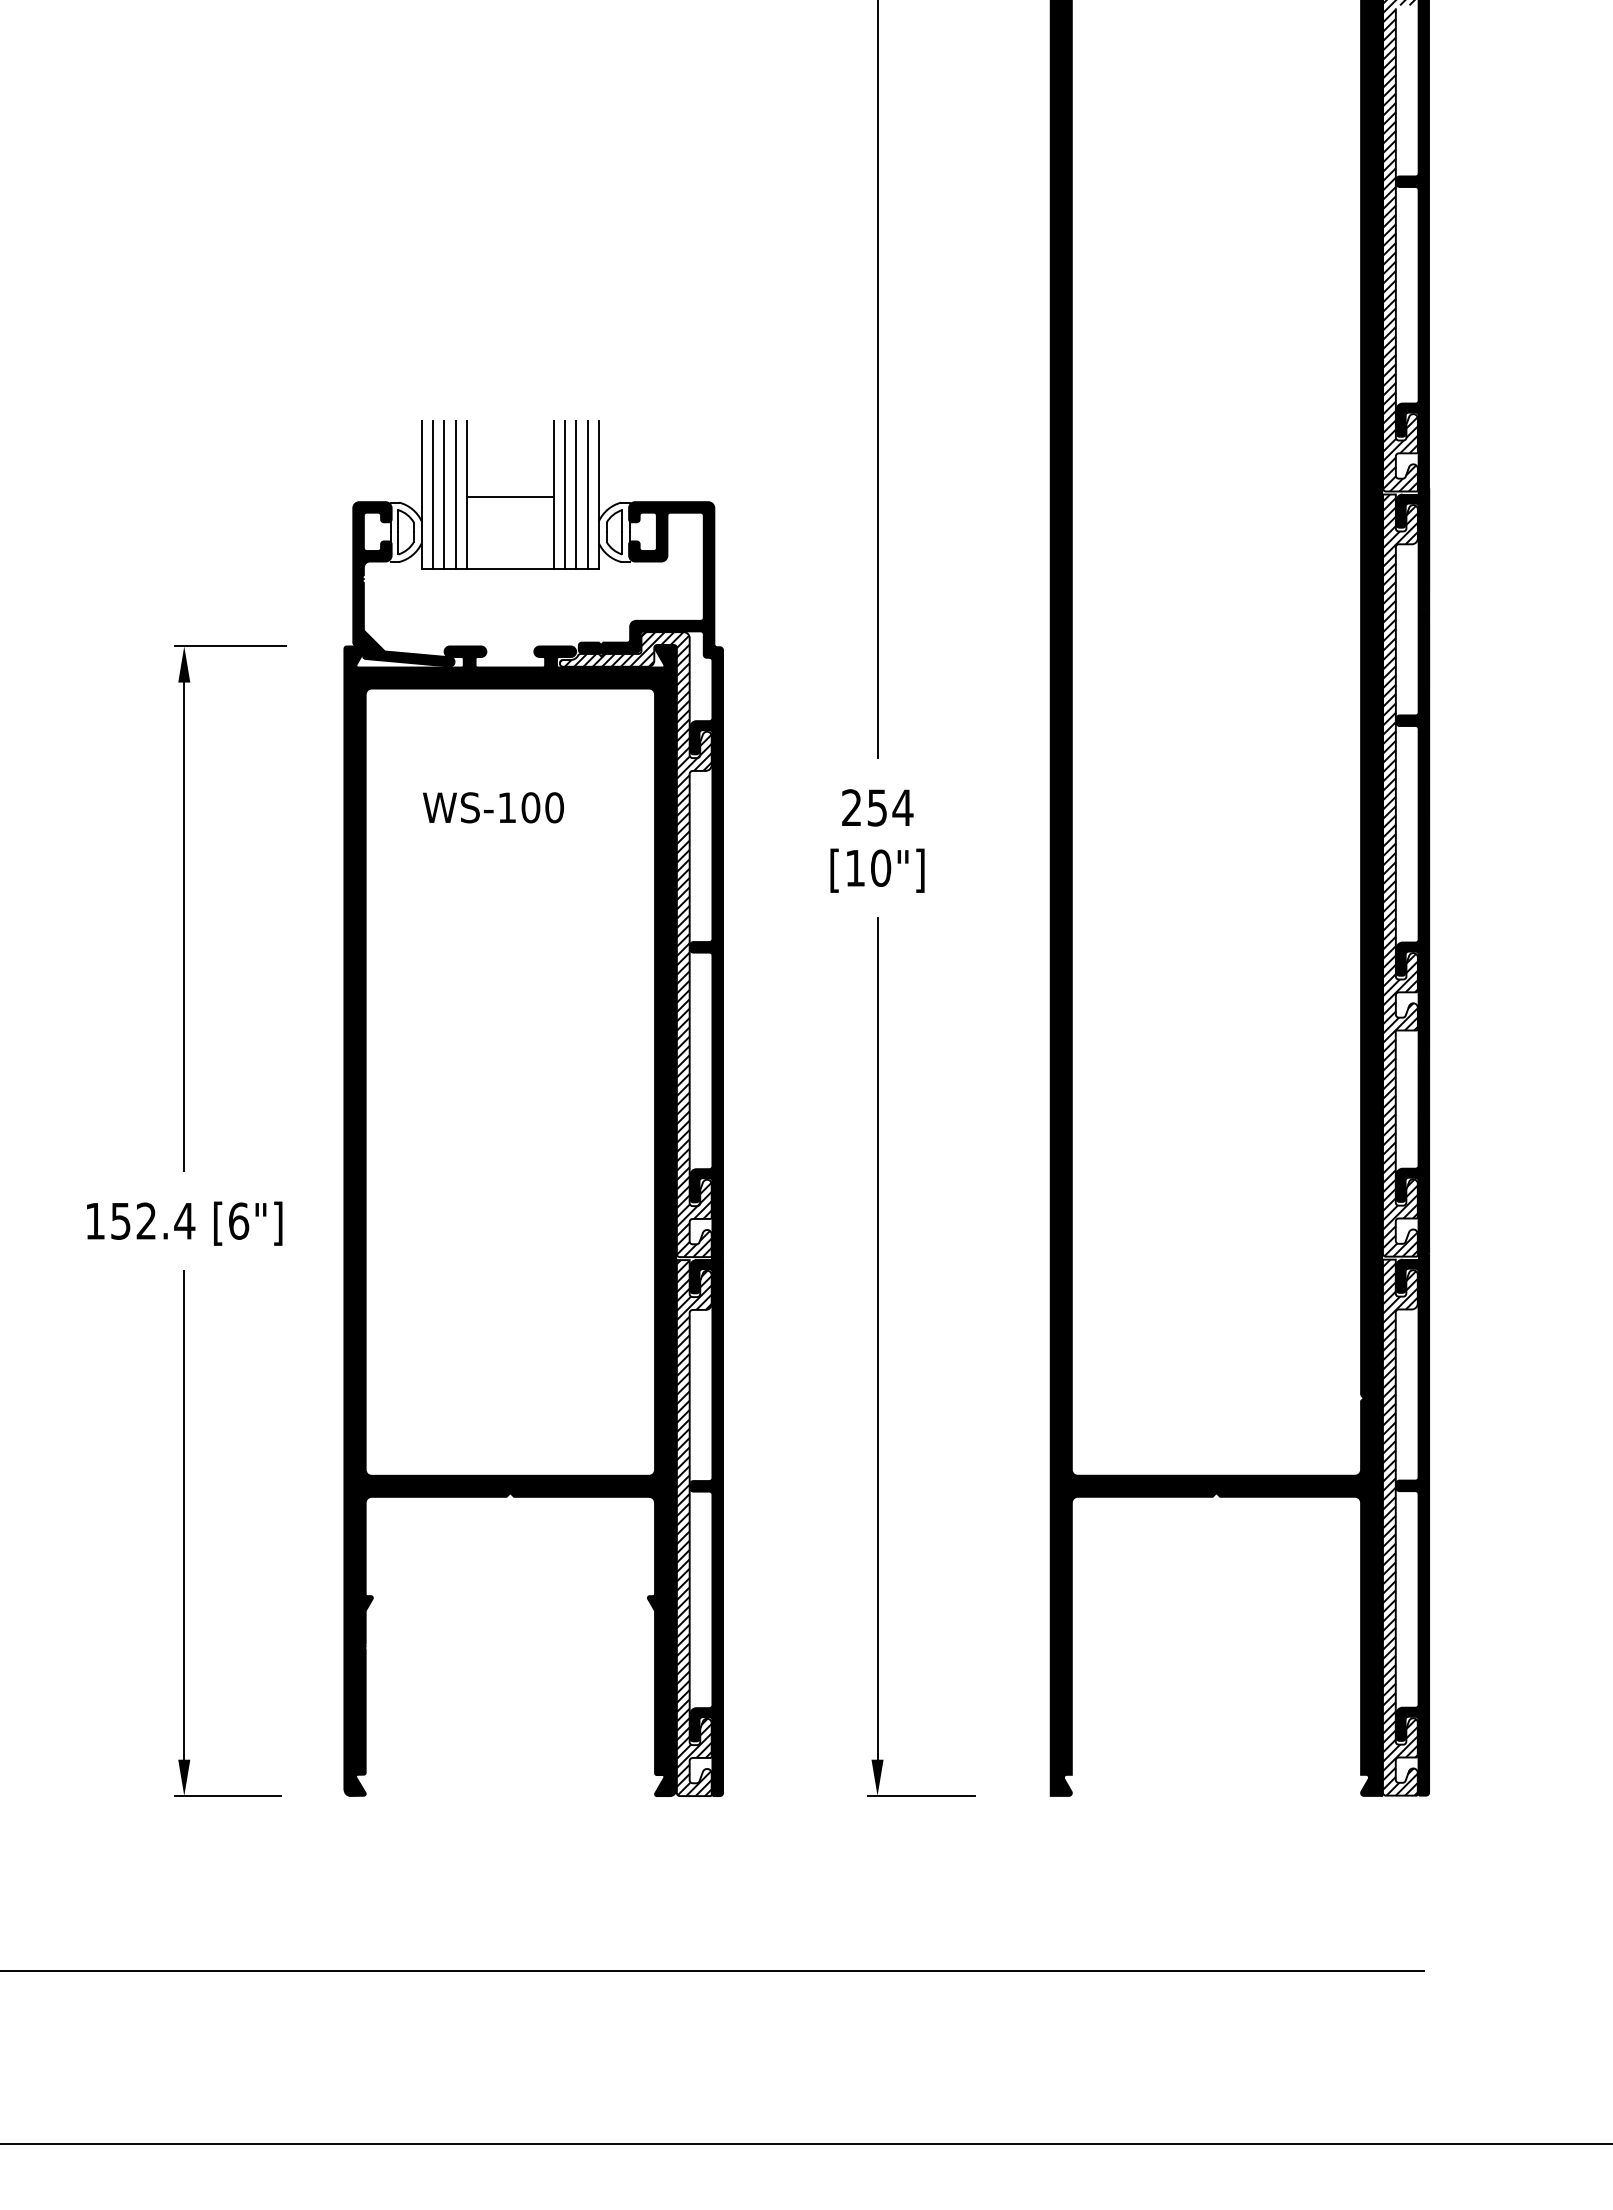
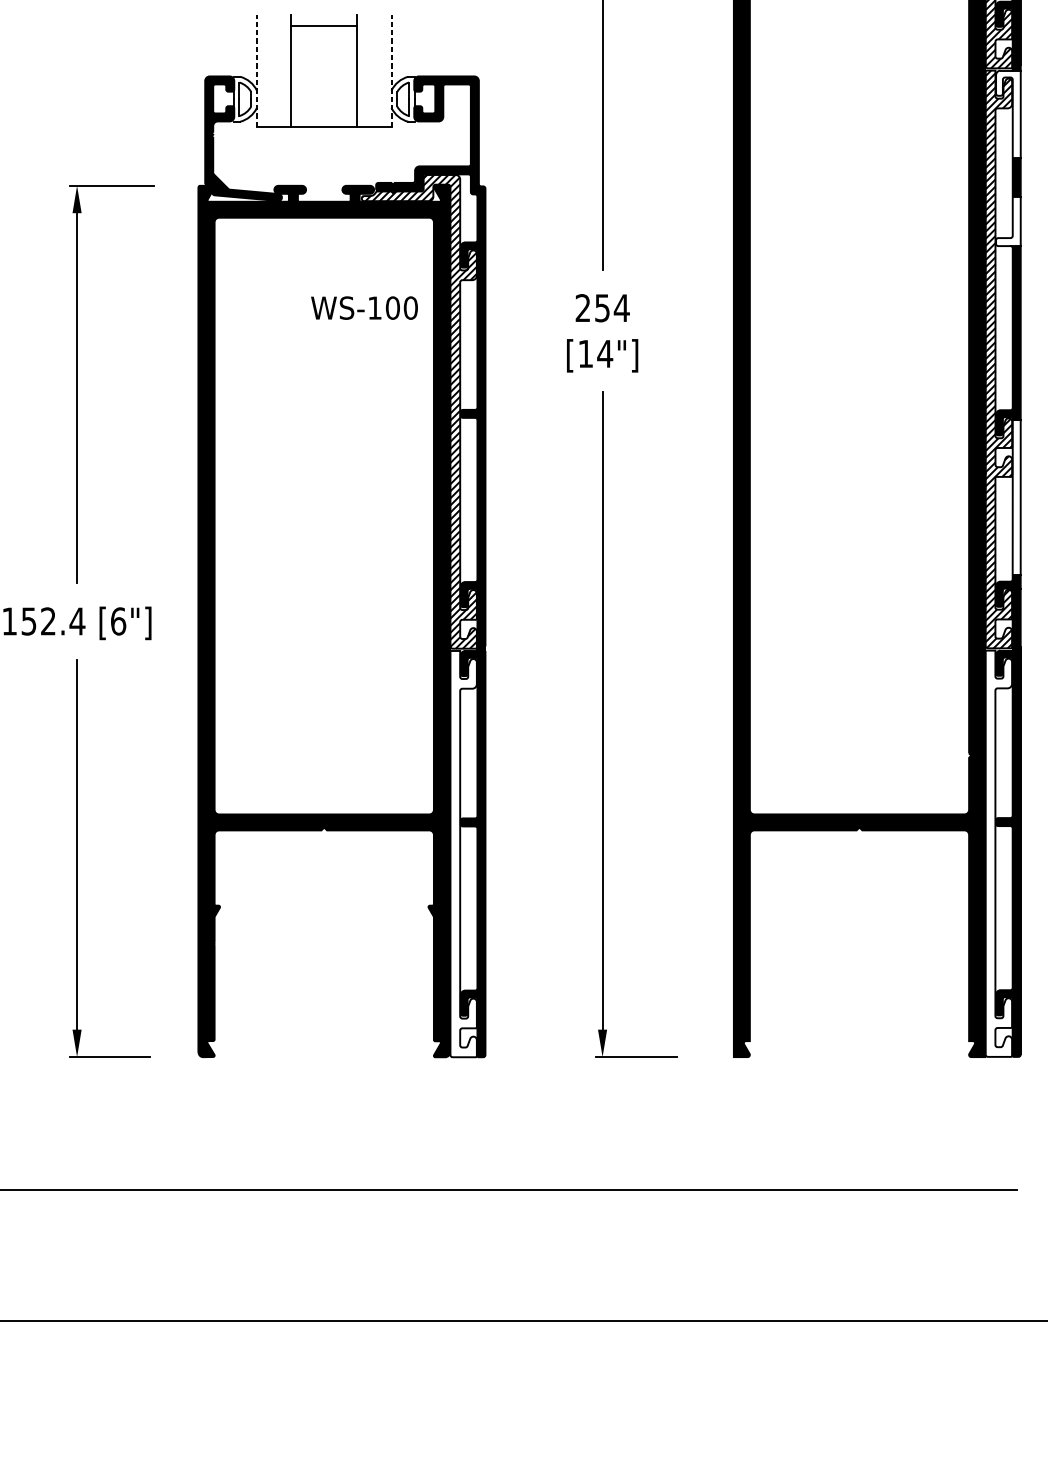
line: (421, 494) -> (256, 70), solid -> dashed
line: (432, 494) -> (265, 70), removed
line: (444, 494) -> (274, 70), removed
line: (455, 494) -> (282, 70), removed
line: (565, 494) -> (366, 70), removed
line: (576, 494) -> (374, 70), removed
line: (587, 494) -> (382, 70), removed
line: (599, 494) -> (391, 70), solid -> dashed
line: (509, 497) -> (323, 25), moved
fill: (1412, 551) -> (1008, 113), removed
fill: (1412, 693) -> (1008, 221), removed
text: (493, 807) -> (364, 307), moved
text: (880, 867) -> (604, 353), [10"] -> [14"]
fill: (1423, 1057) -> (1016, 497), removed
hatch: (1399, 1527) -> (998, 853), removed
hatch: (693, 1528) -> (463, 854), removed

